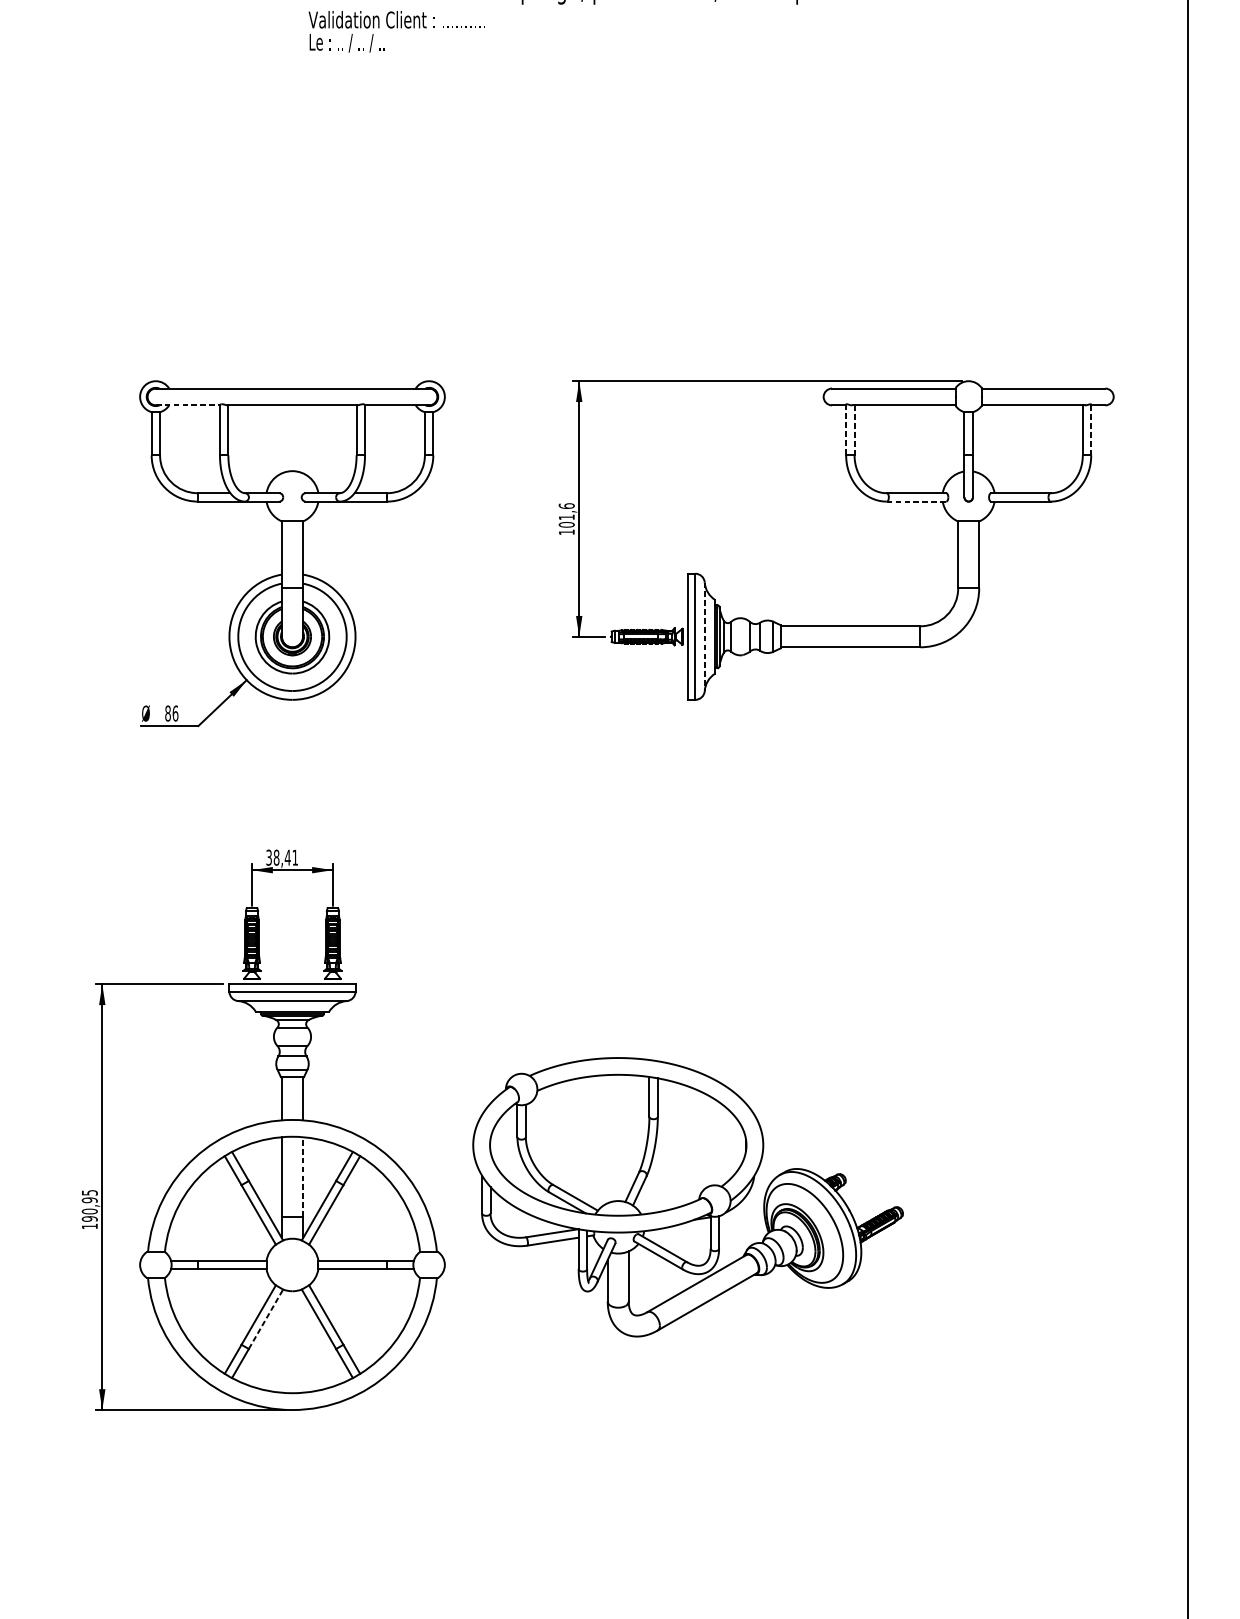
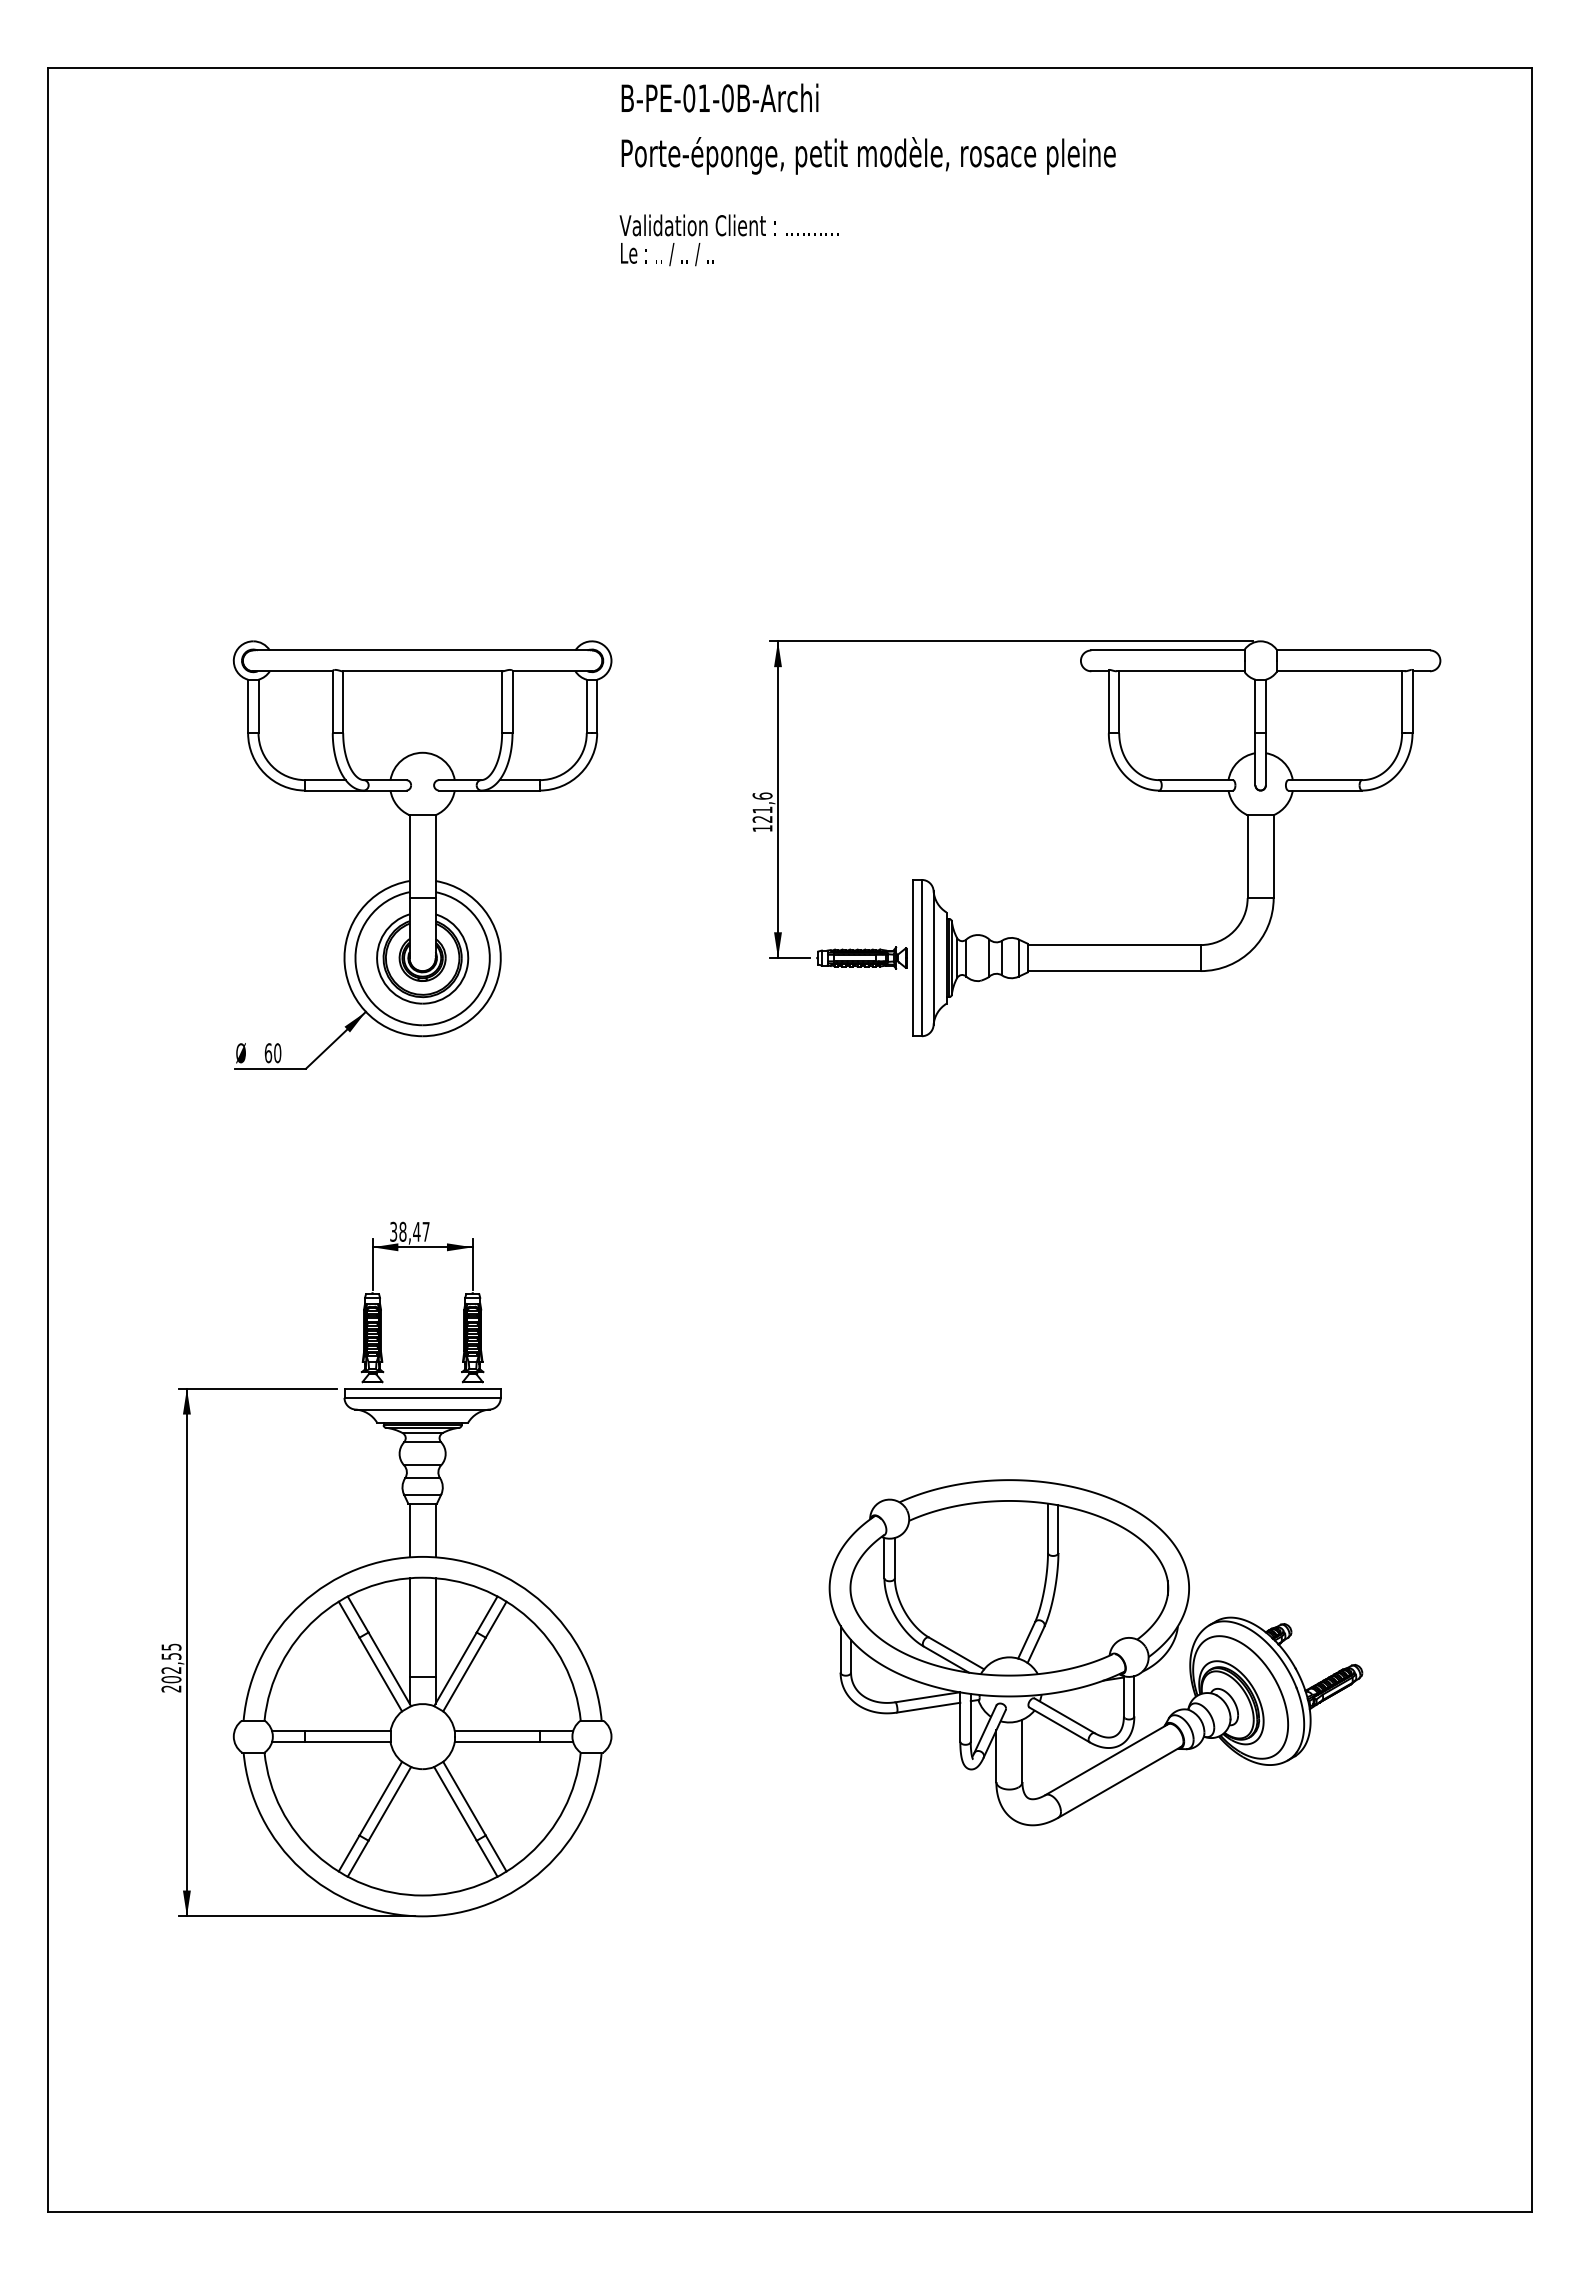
text: (396, 31) -> (728, 240), moved
line: (188, 405) -> (293, 671), dashed -> solid
line: (845, 429) -> (1108, 701), dashed -> solid
line: (1091, 429) -> (1412, 701), dashed -> solid
line: (854, 430) -> (1119, 702), dashed -> solid
line: (916, 501) -> (1195, 790), dashed -> solid
text: (566, 524) -> (762, 818), 101,6 -> 121,6
line: (704, 637) -> (933, 958), dashed -> solid
text: (171, 713) -> (272, 1053), 86 -> 60
text: (294, 857) -> (425, 1231), 38,41 -> 38,47
line: (302, 1176) -> (435, 1626), dashed -> solid
part: (687, 1197) -> (1095, 1652), moved
text: (89, 1213) -> (171, 1672), 190,95 -> 202,55
line: (265, 1318) -> (389, 1803), dashed -> solid

